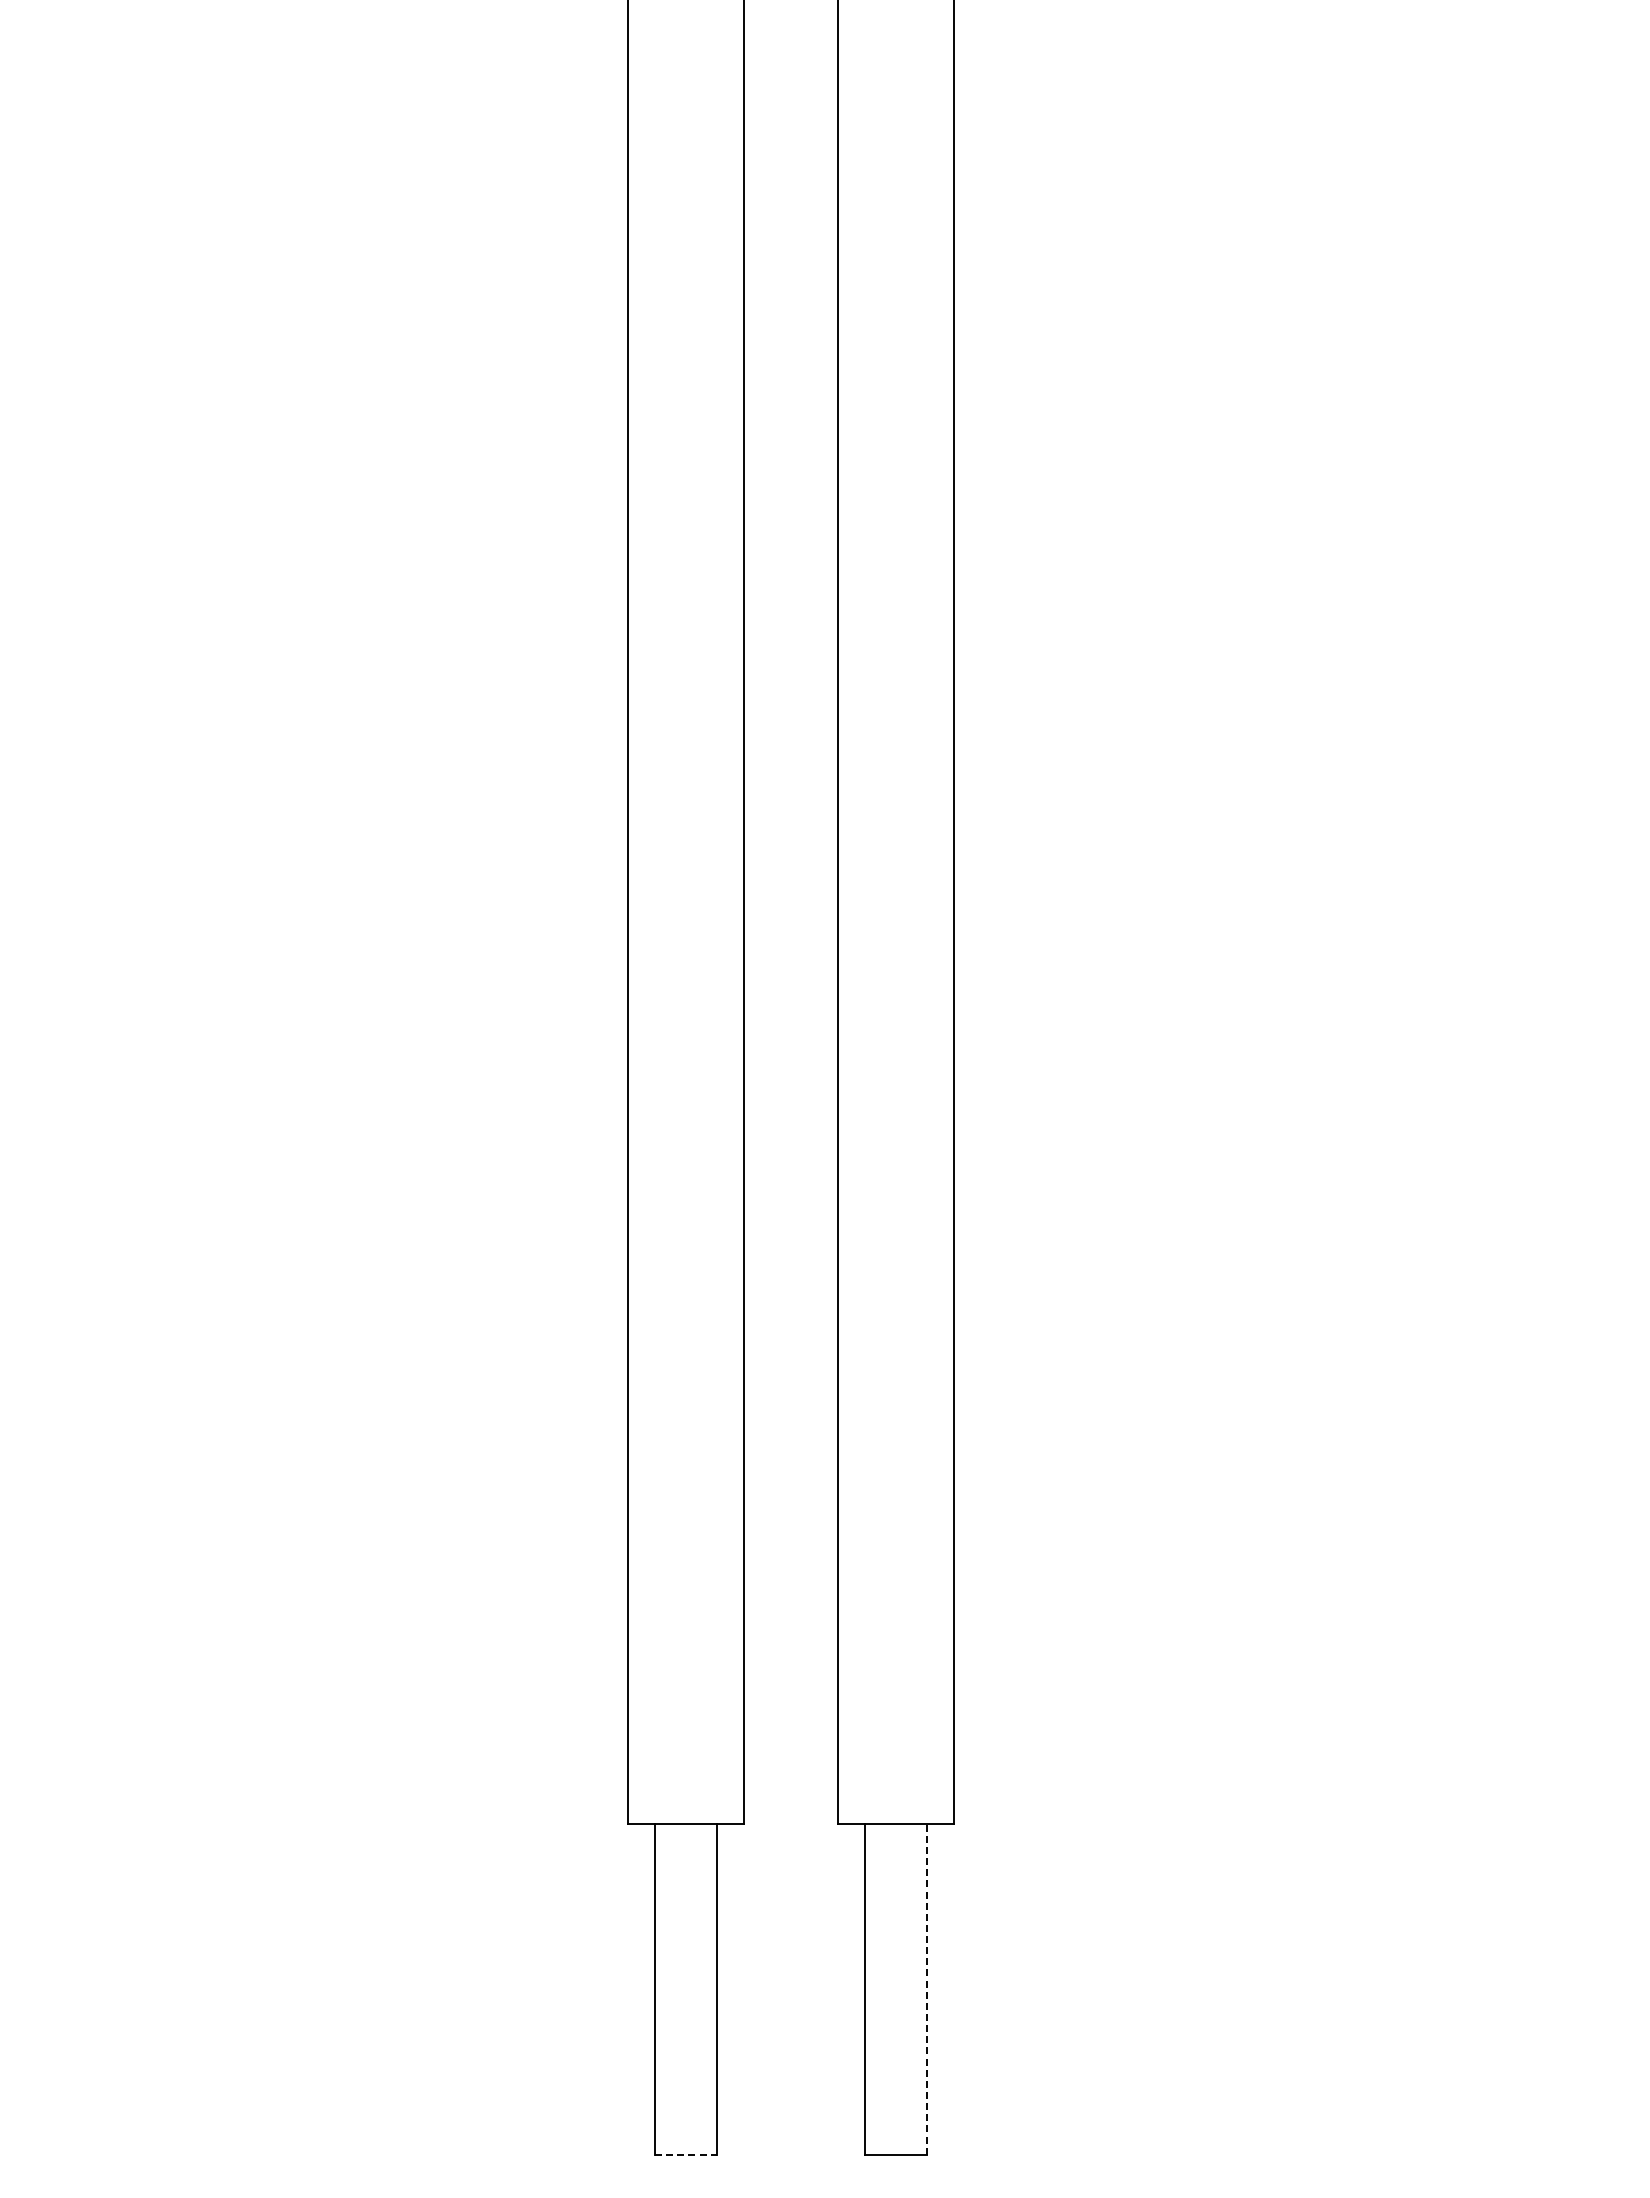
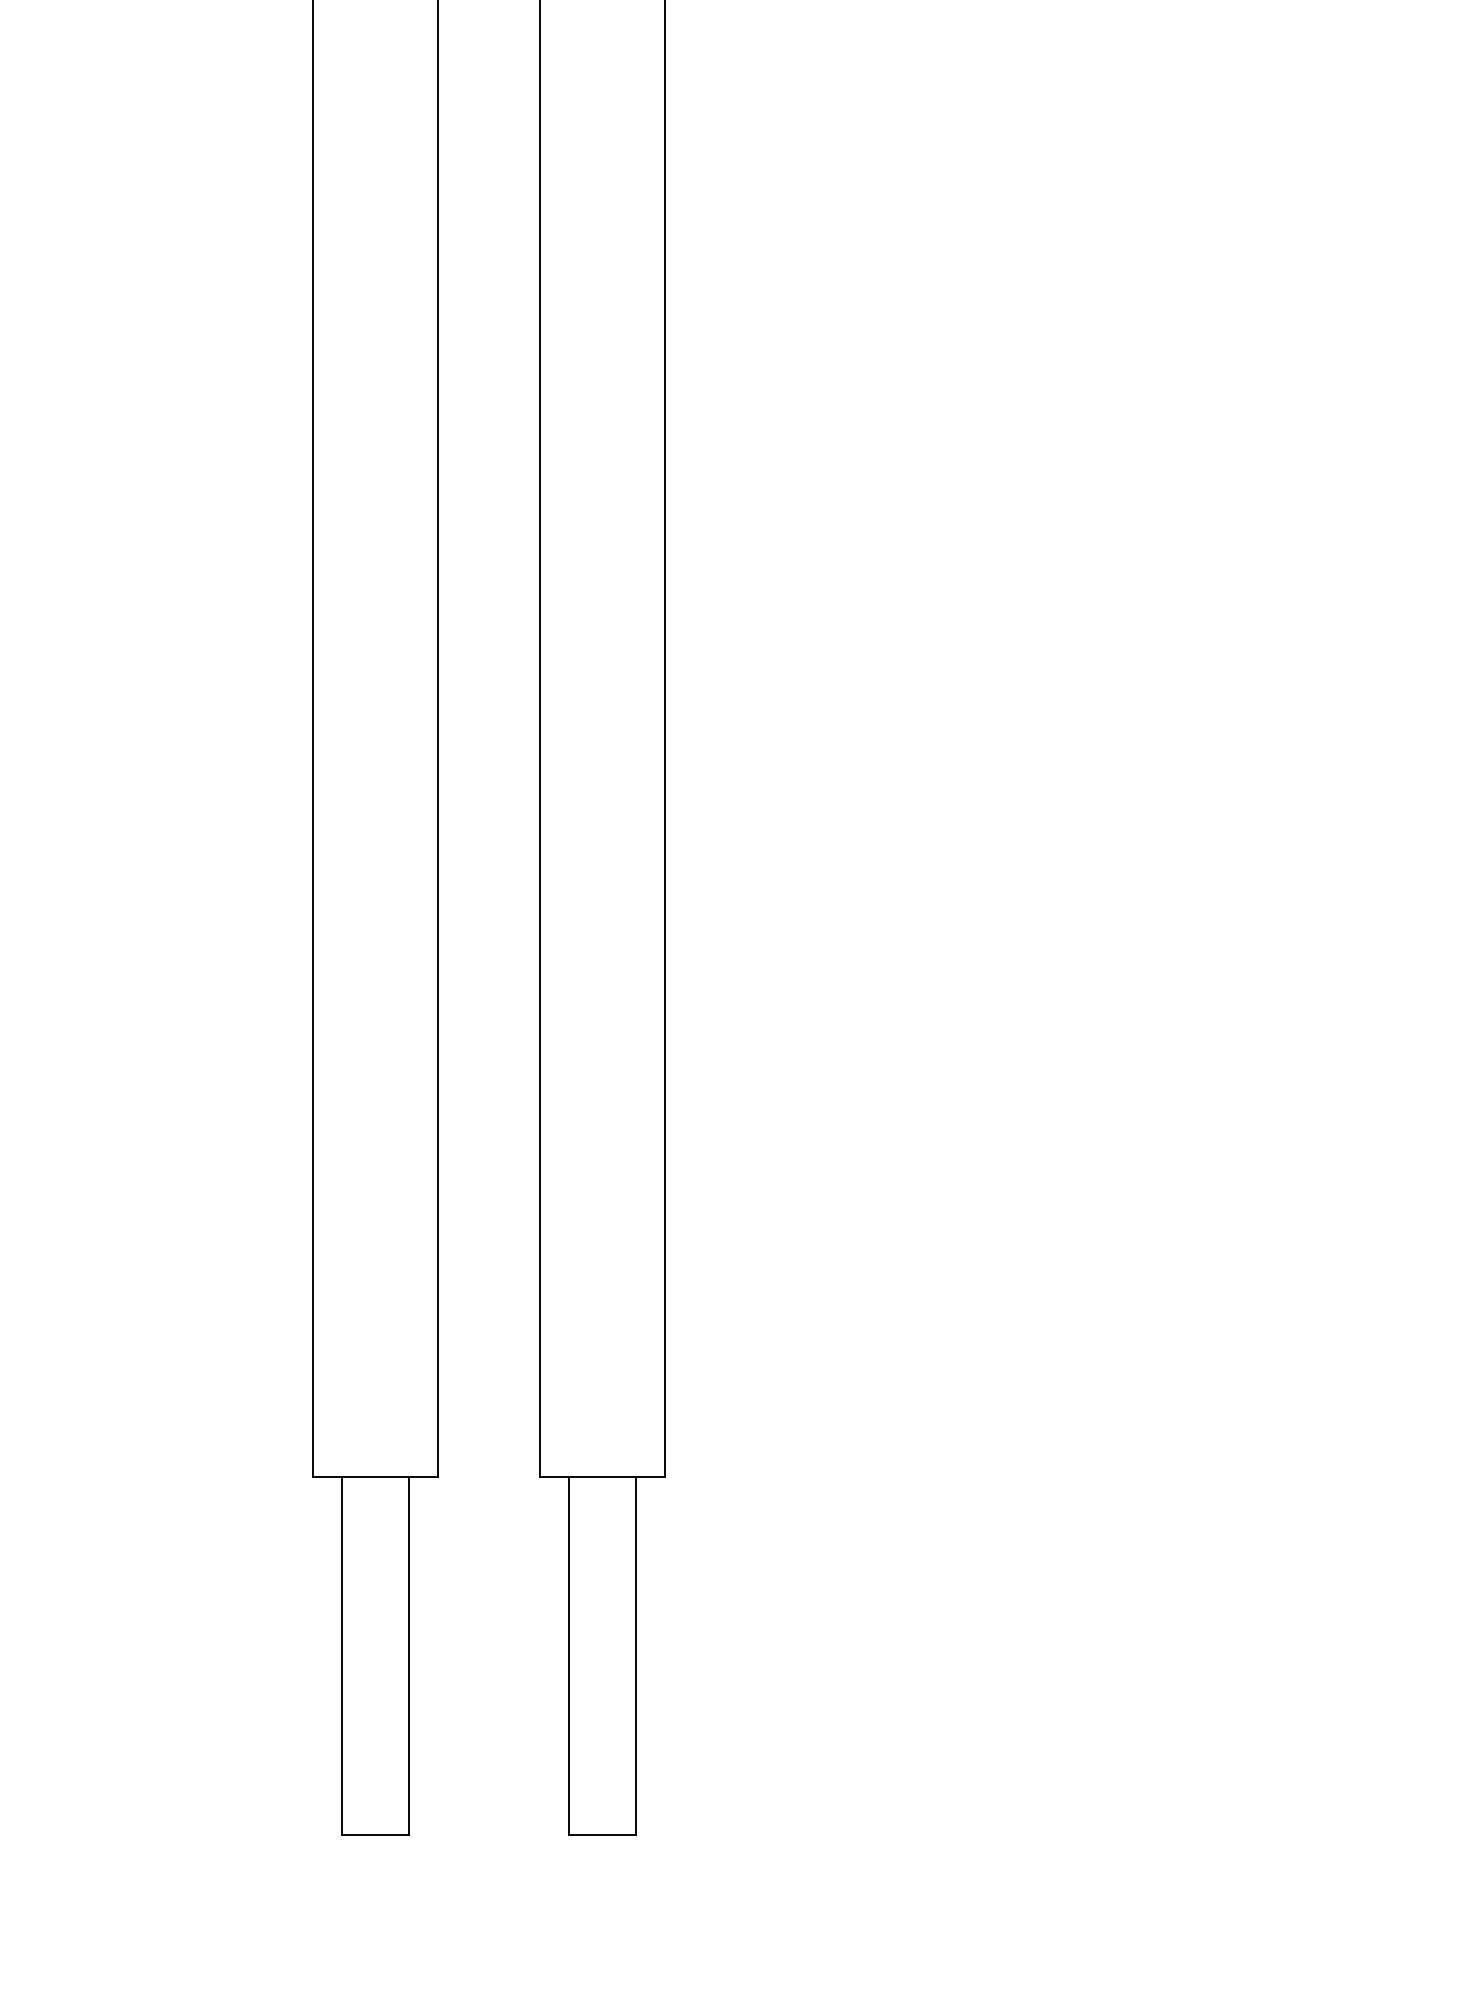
line: (927, 1989) -> (635, 1656), dashed -> solid
line: (686, 2154) -> (375, 1834), dashed -> solid

